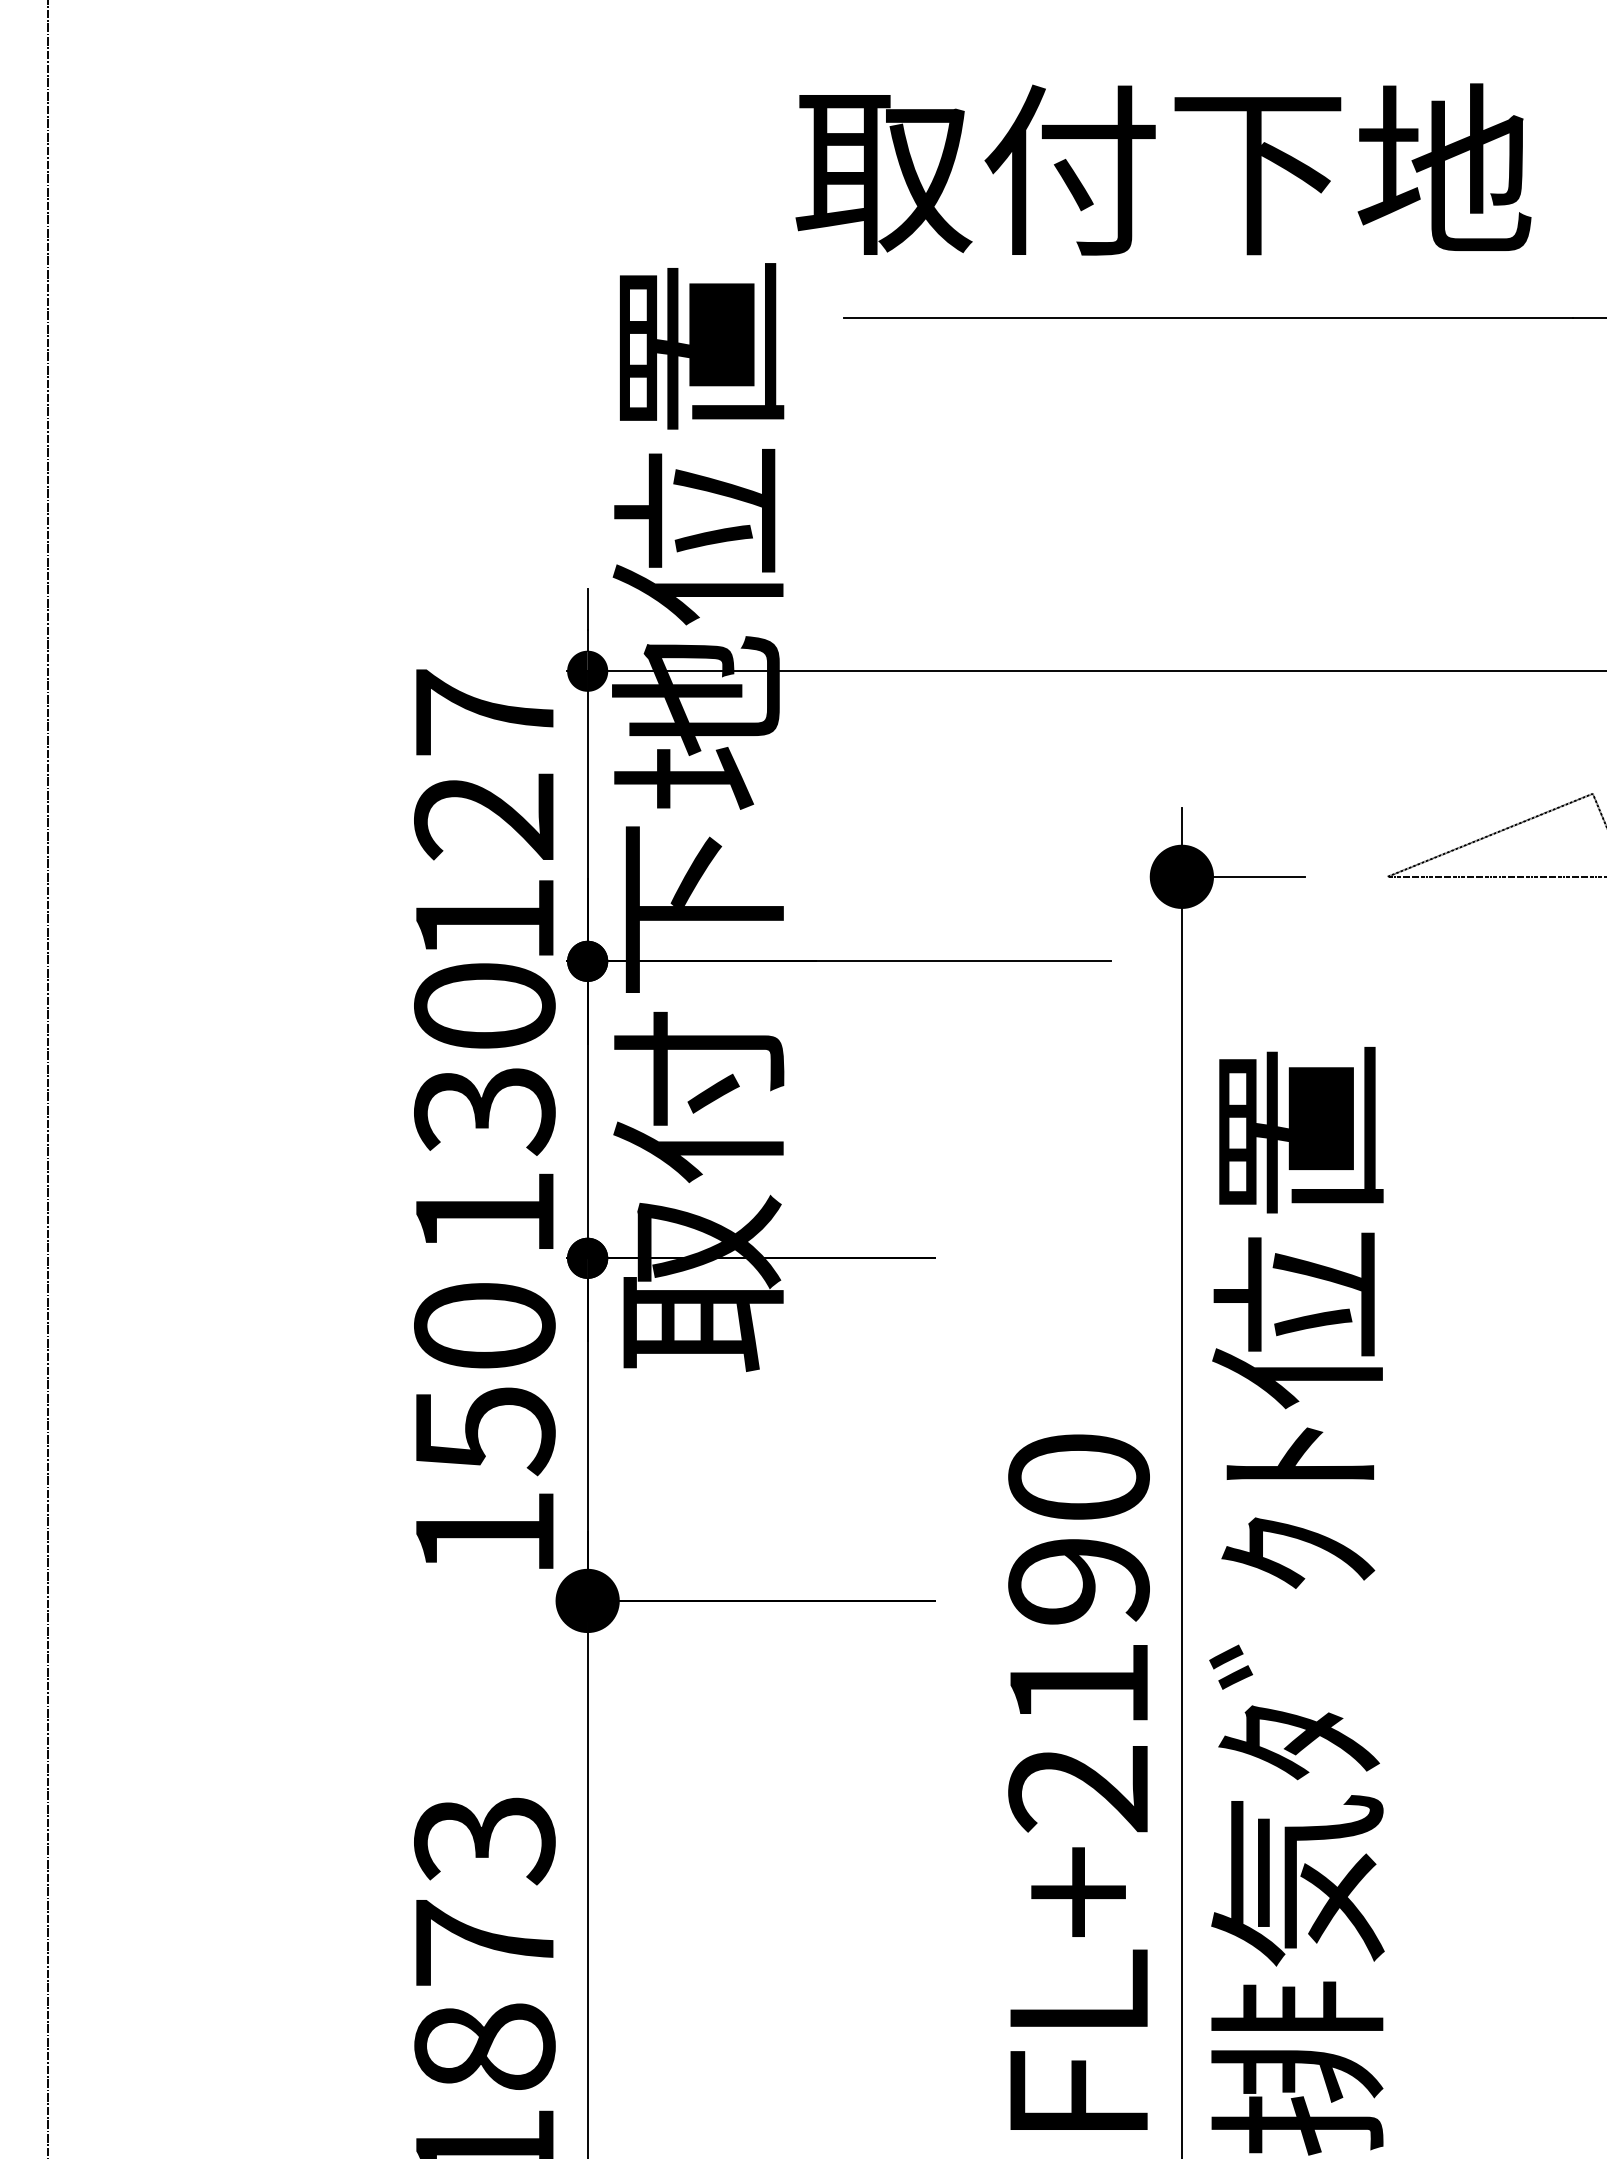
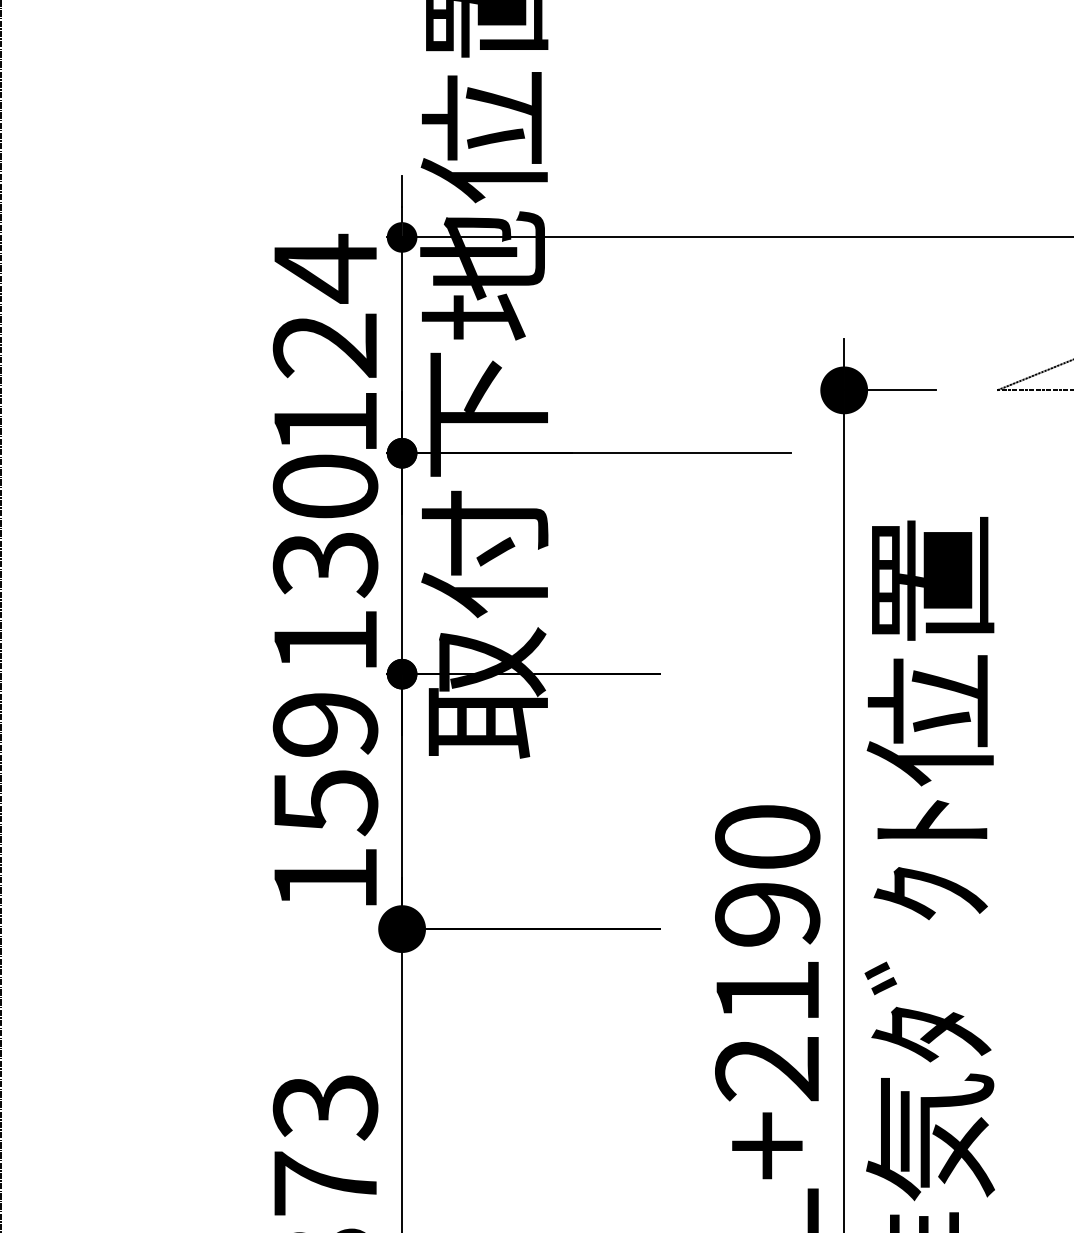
text: (484, 713) -> (325, 268), 127 -> 124
text: (484, 1326) -> (325, 724), 150 -> 159

